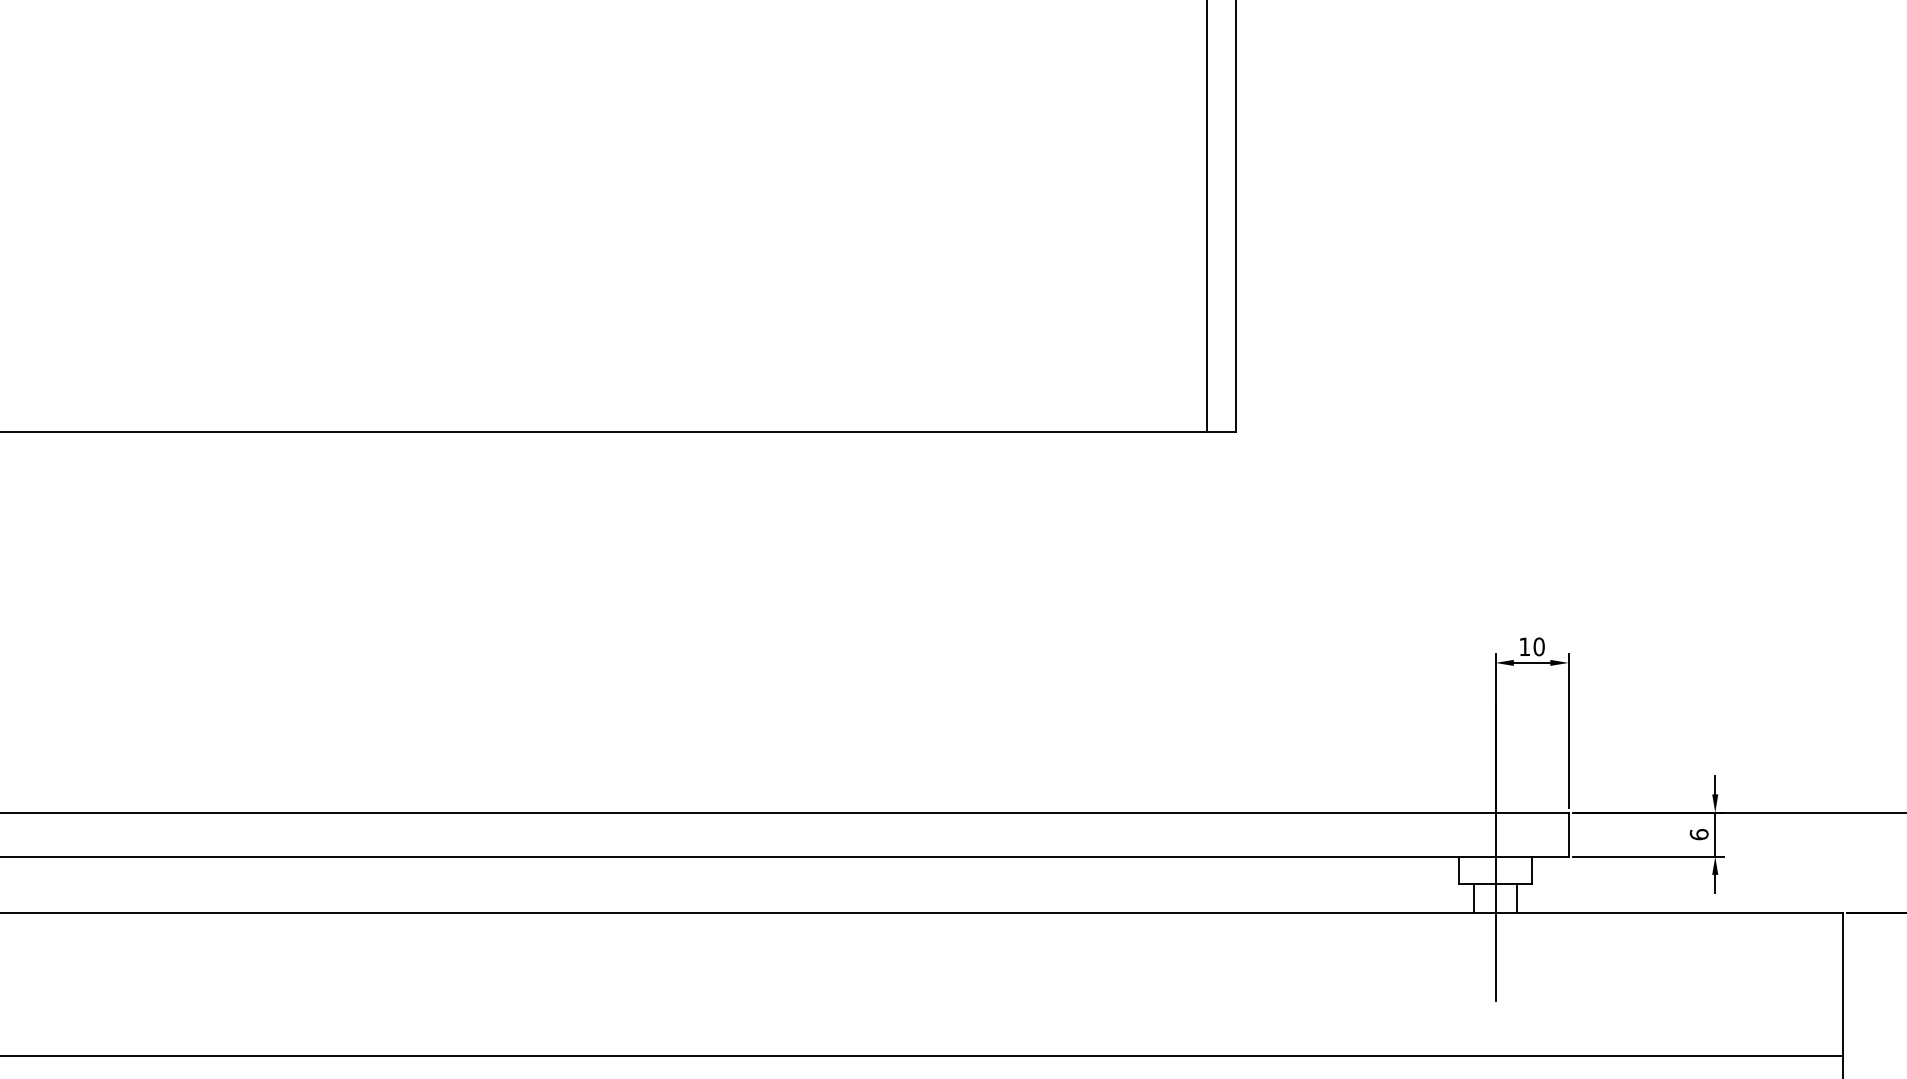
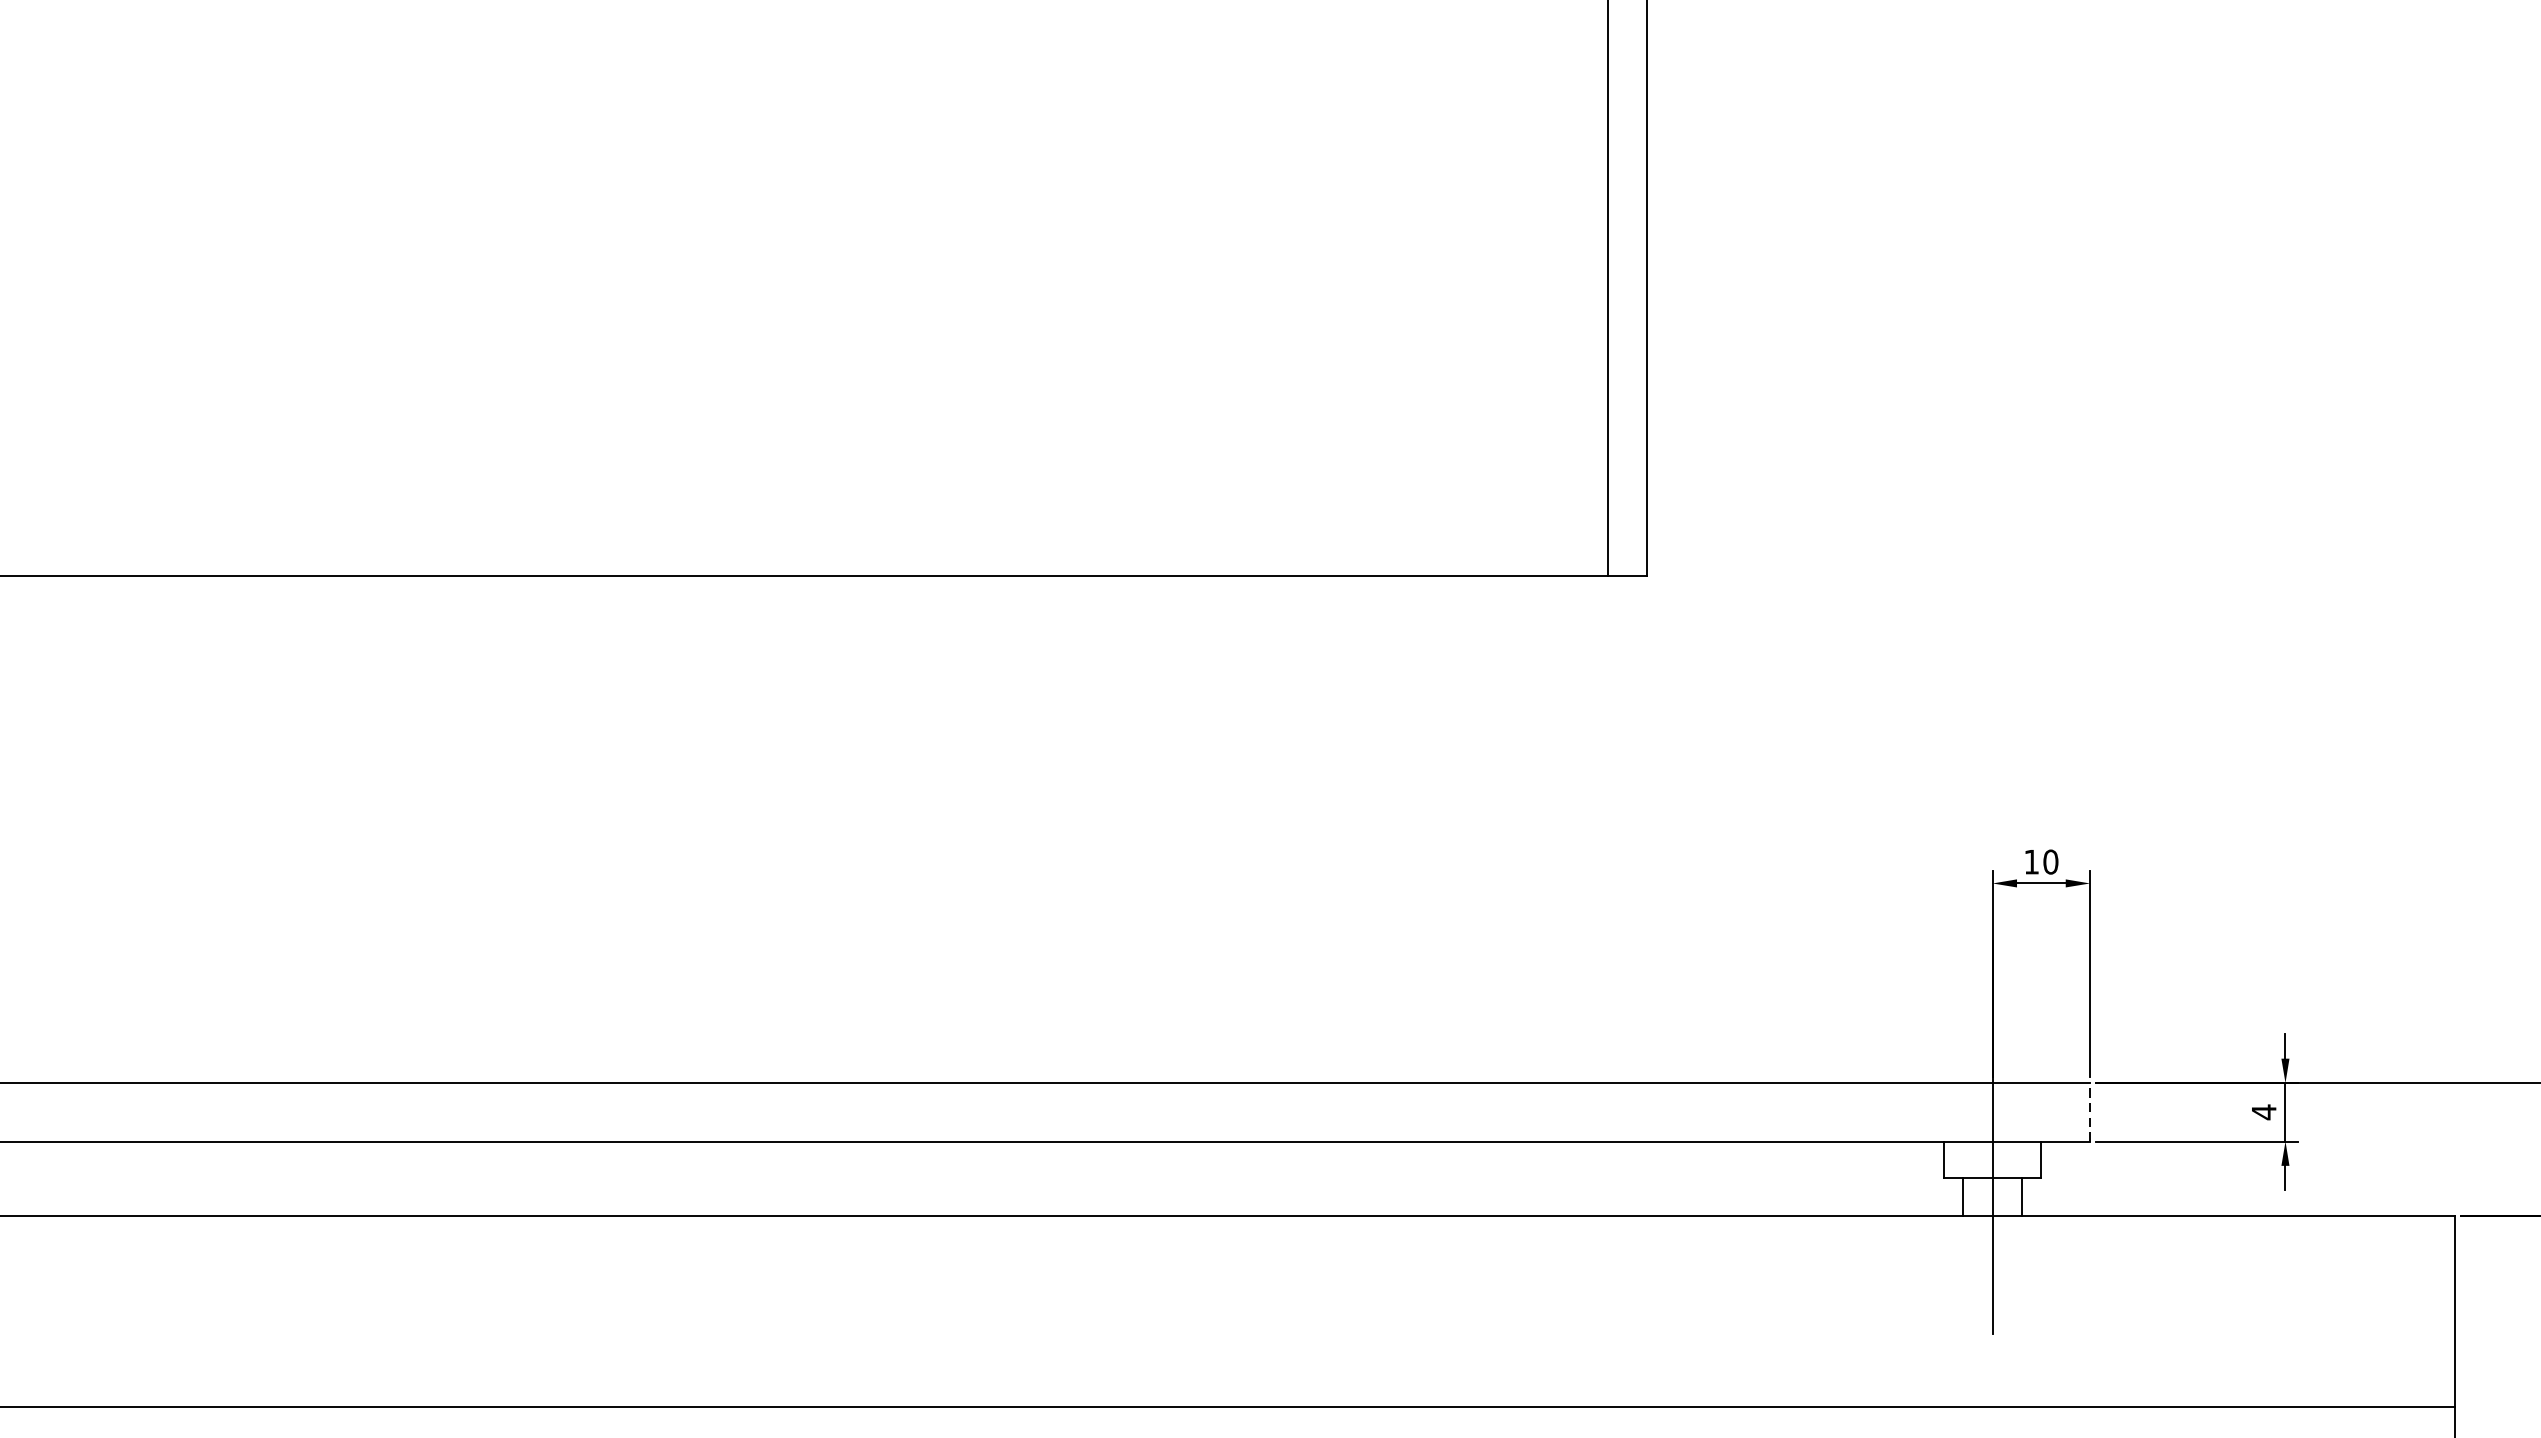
line: (1568, 834) -> (2089, 1112), solid -> dashed
text: (1698, 834) -> (2263, 1112), 6 -> 4

